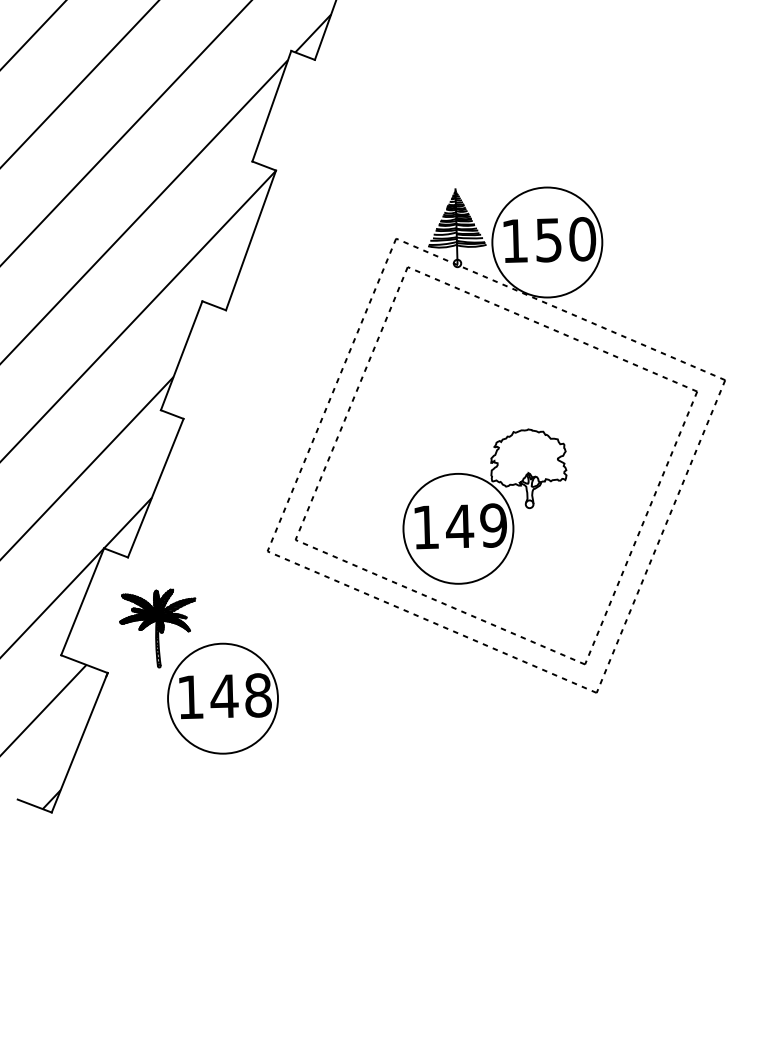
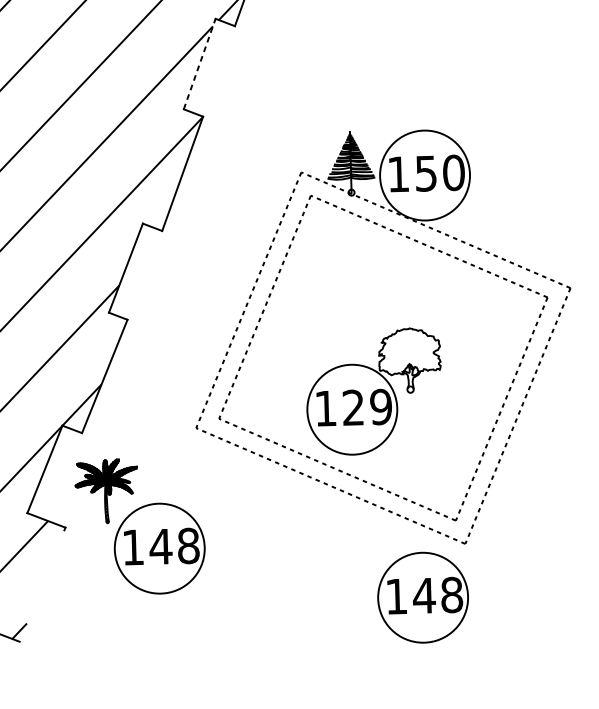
line: (271, 106) -> (199, 64), solid -> dashed
text: (460, 526) -> (354, 407), 149 -> 129
line: (79, 742) -> (42, 584), removed
part: (544, 758) -> (422, 597), added

